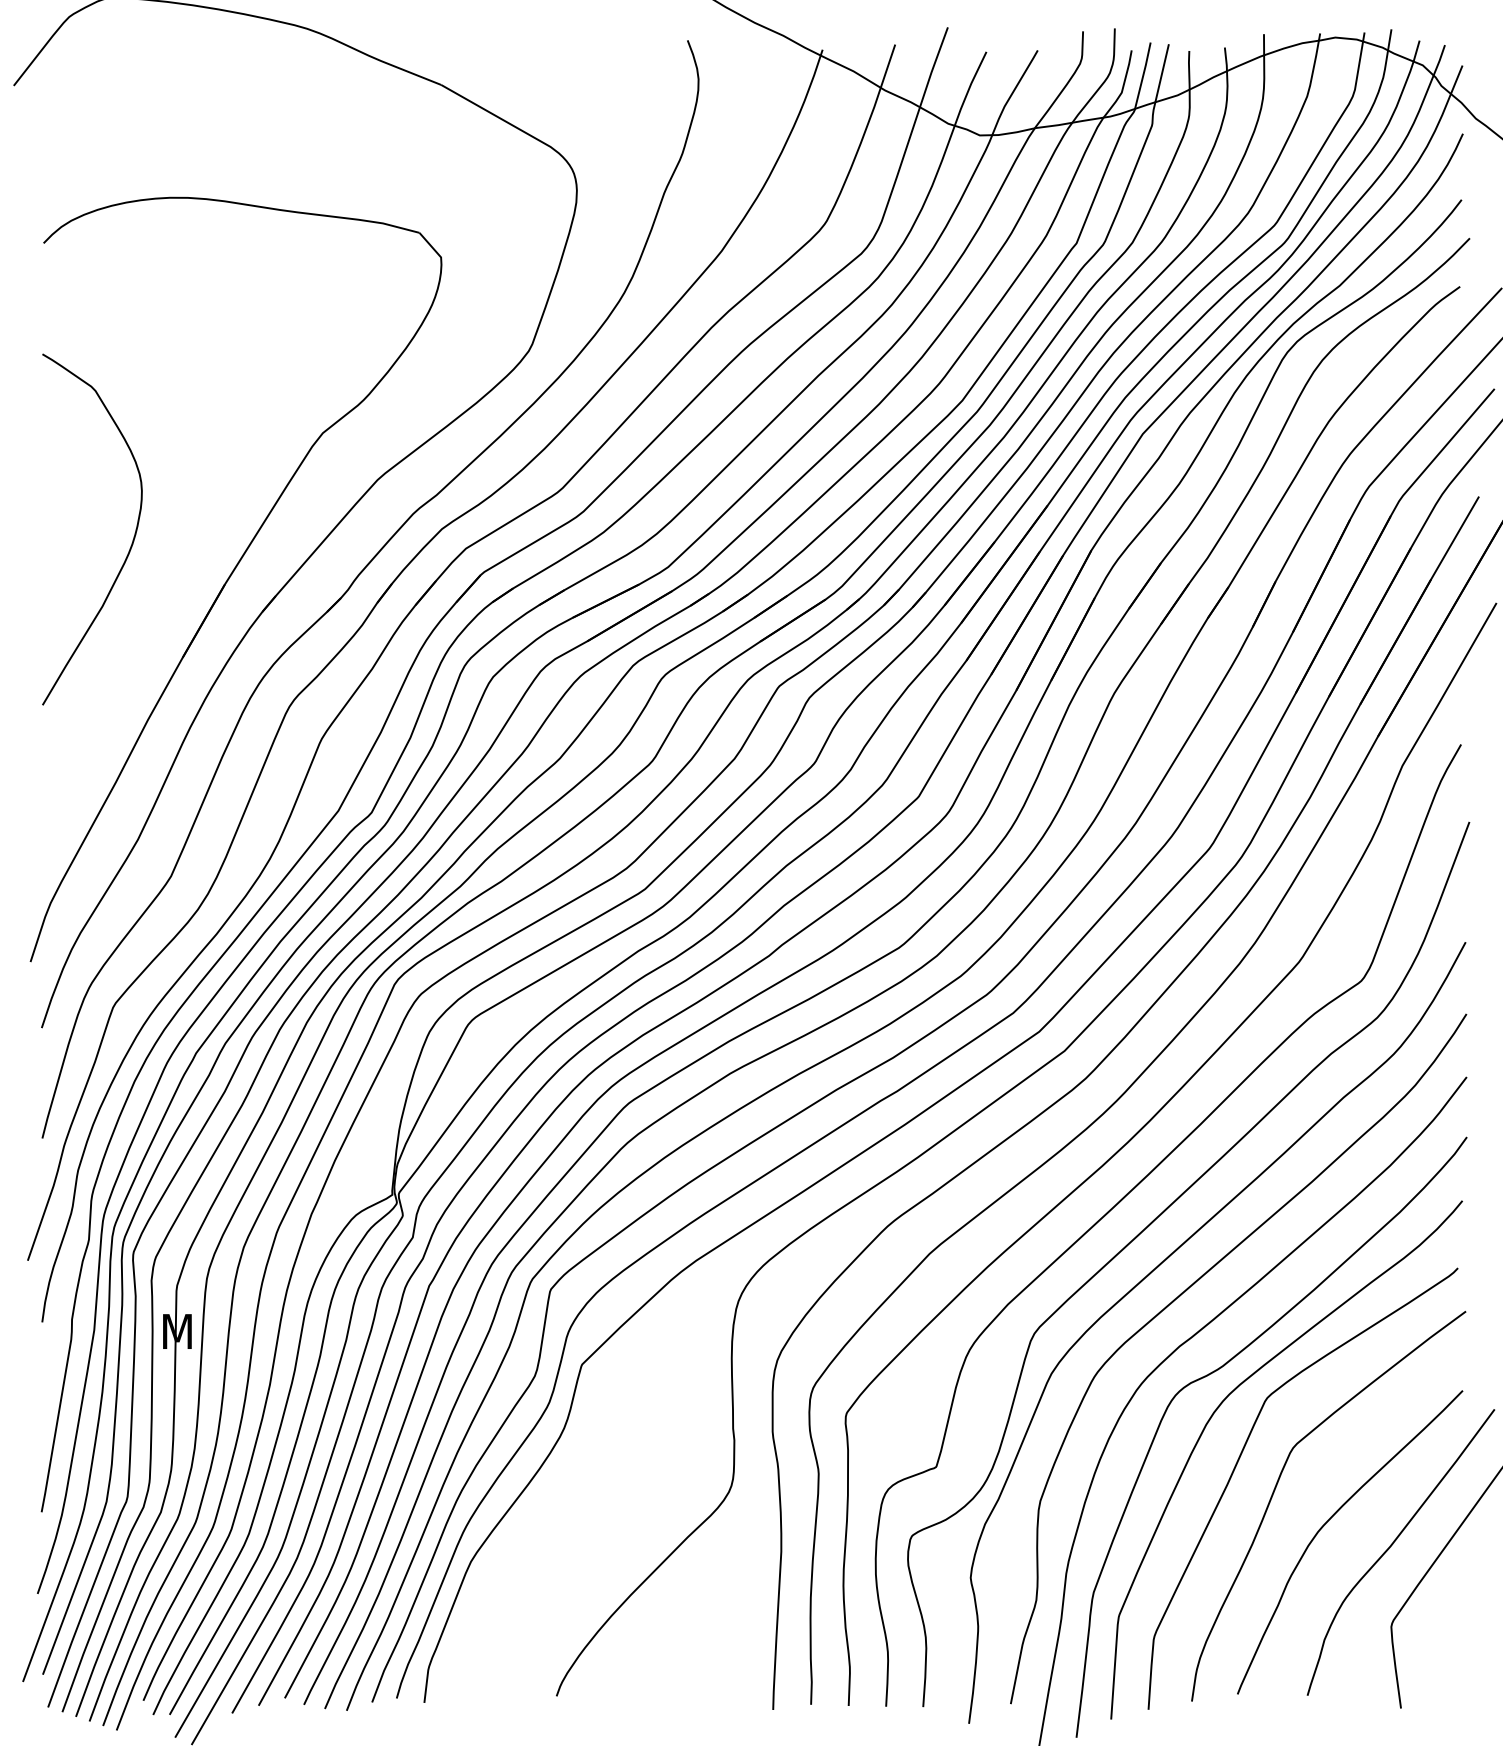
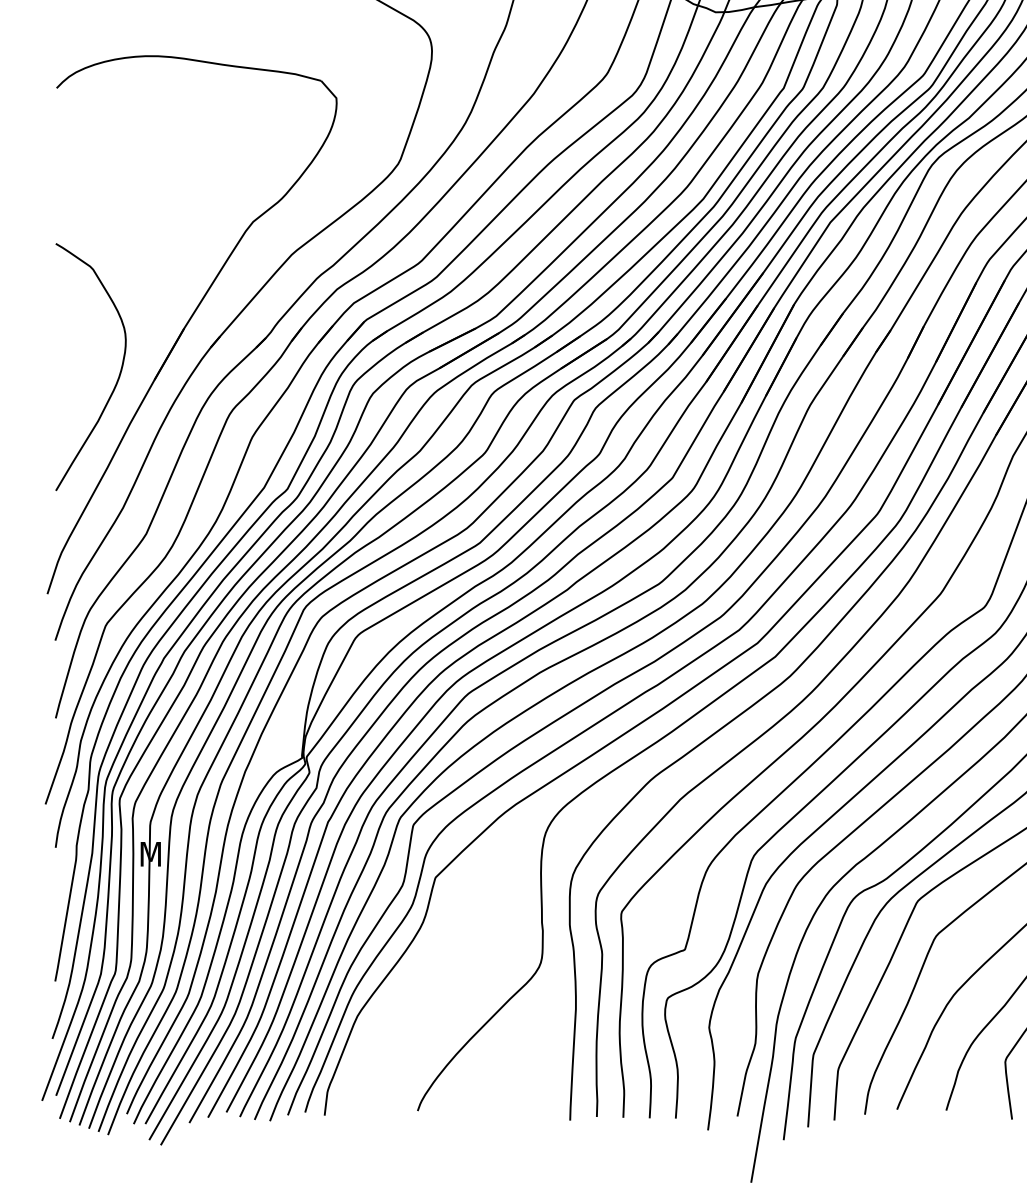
curve: (132, 539) -> (119, 374), moved

